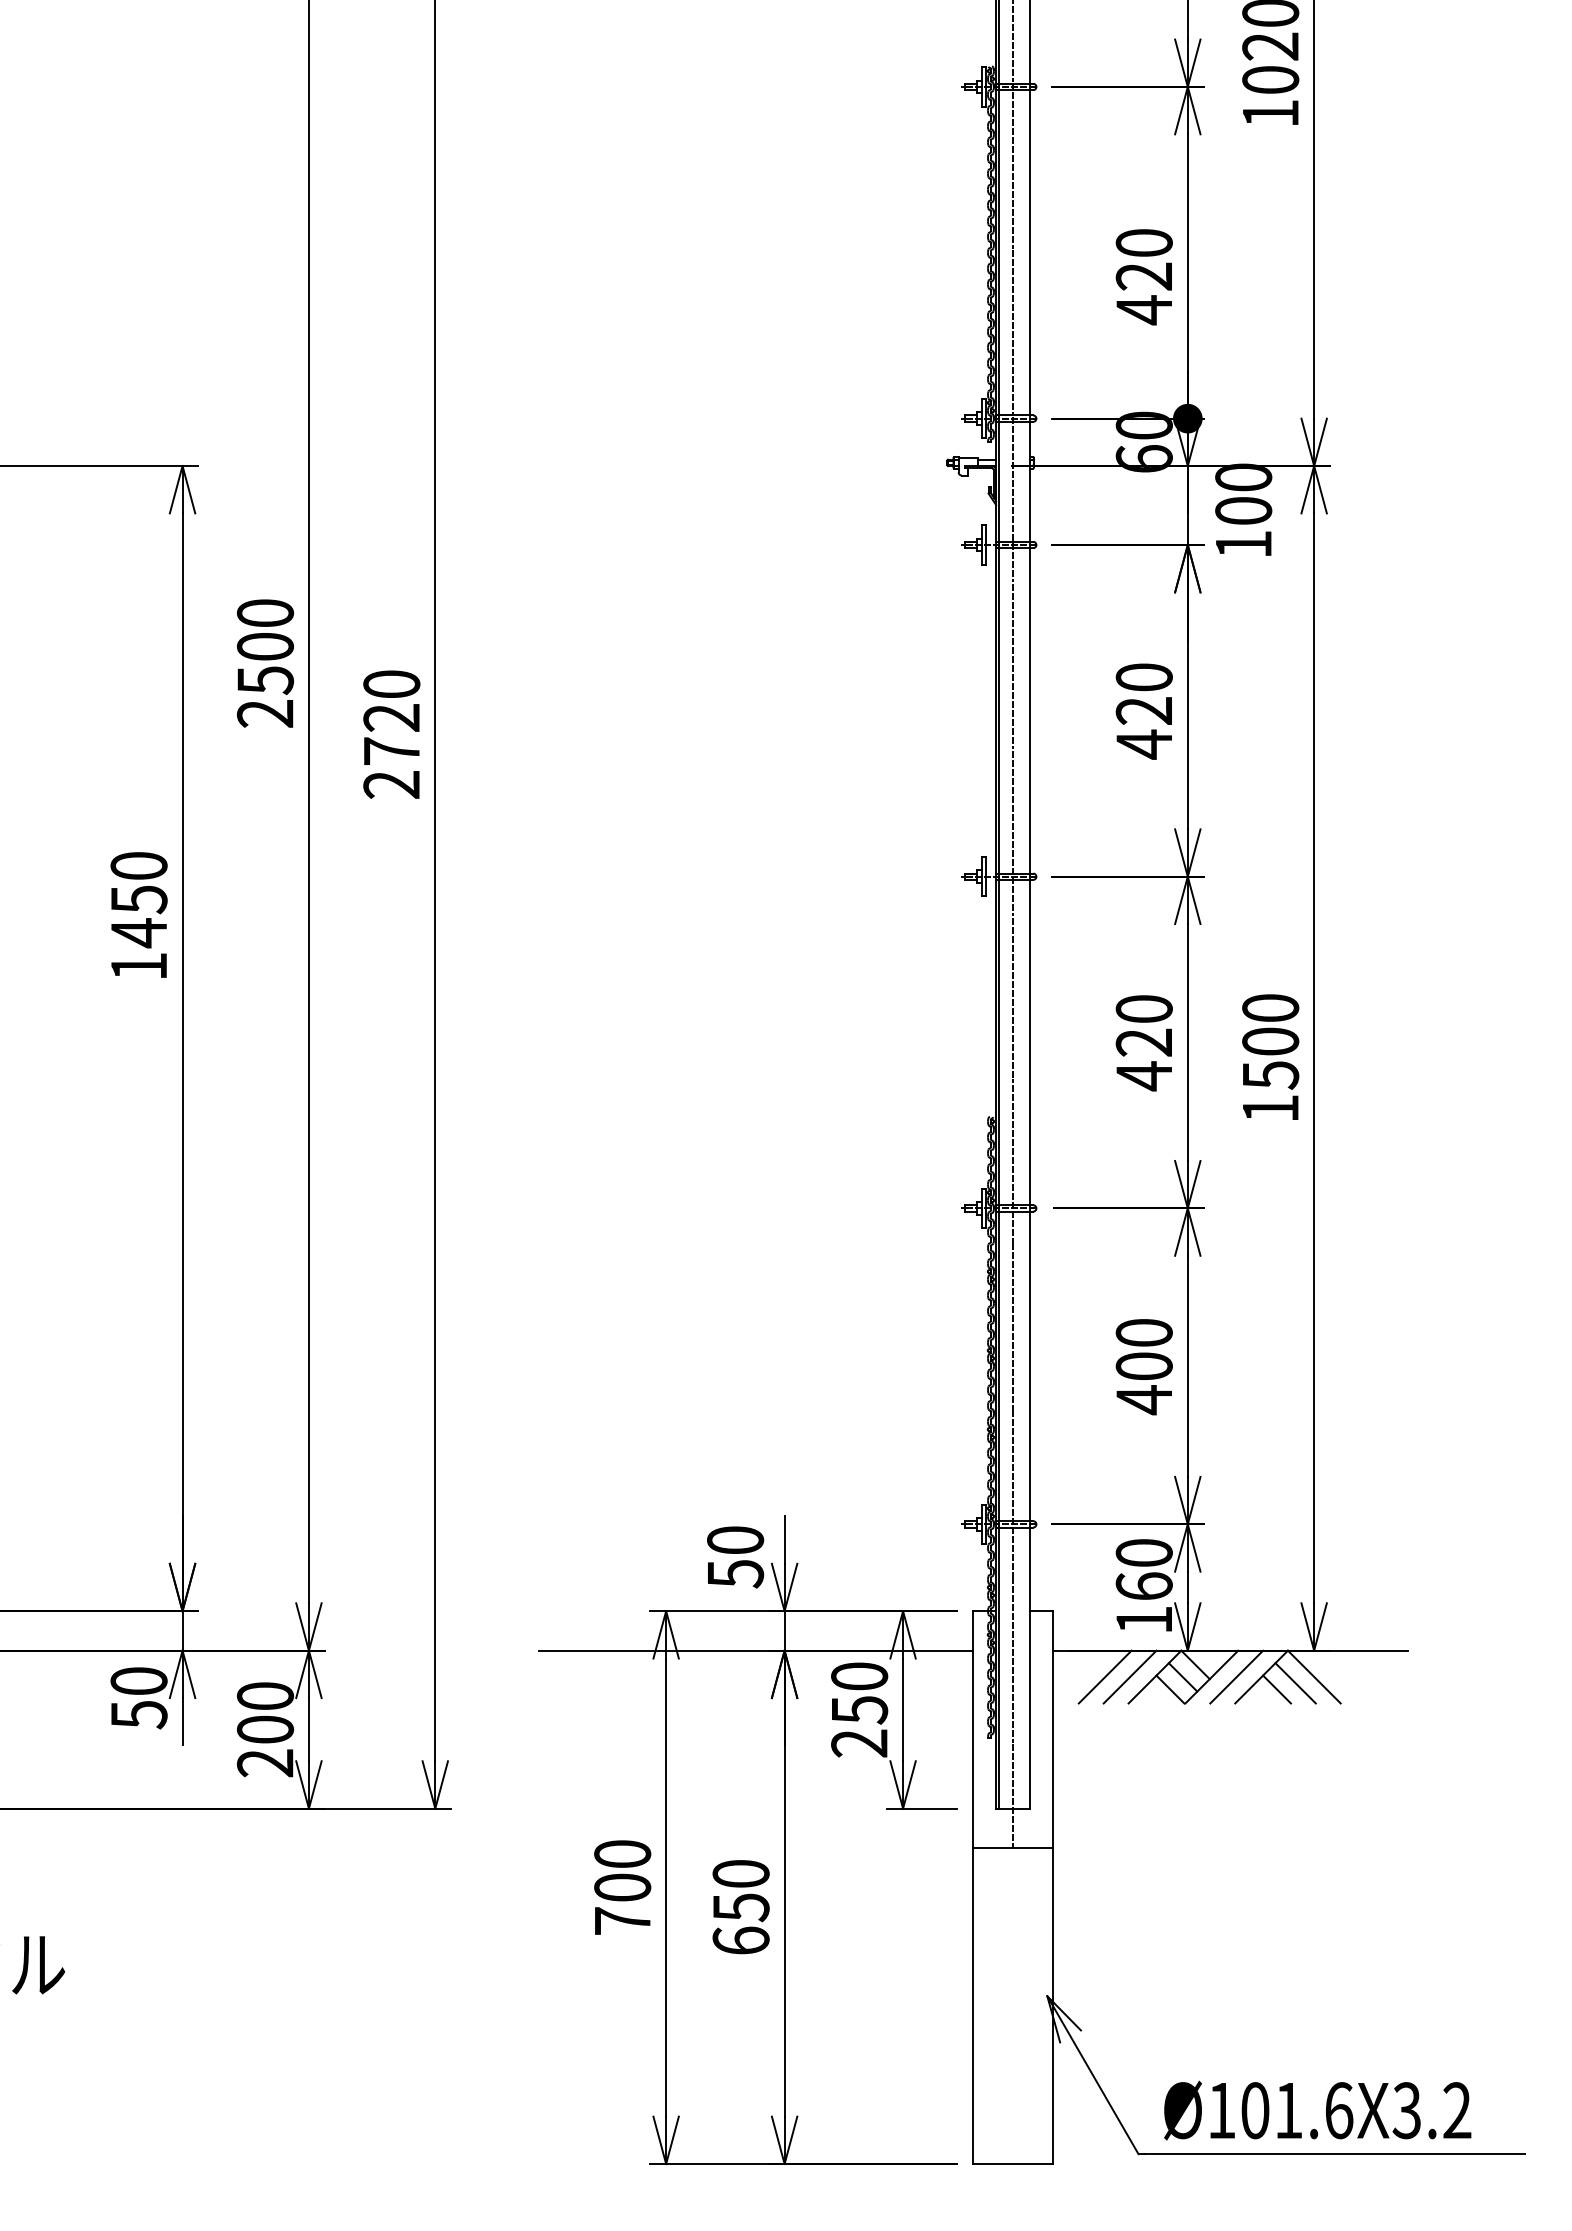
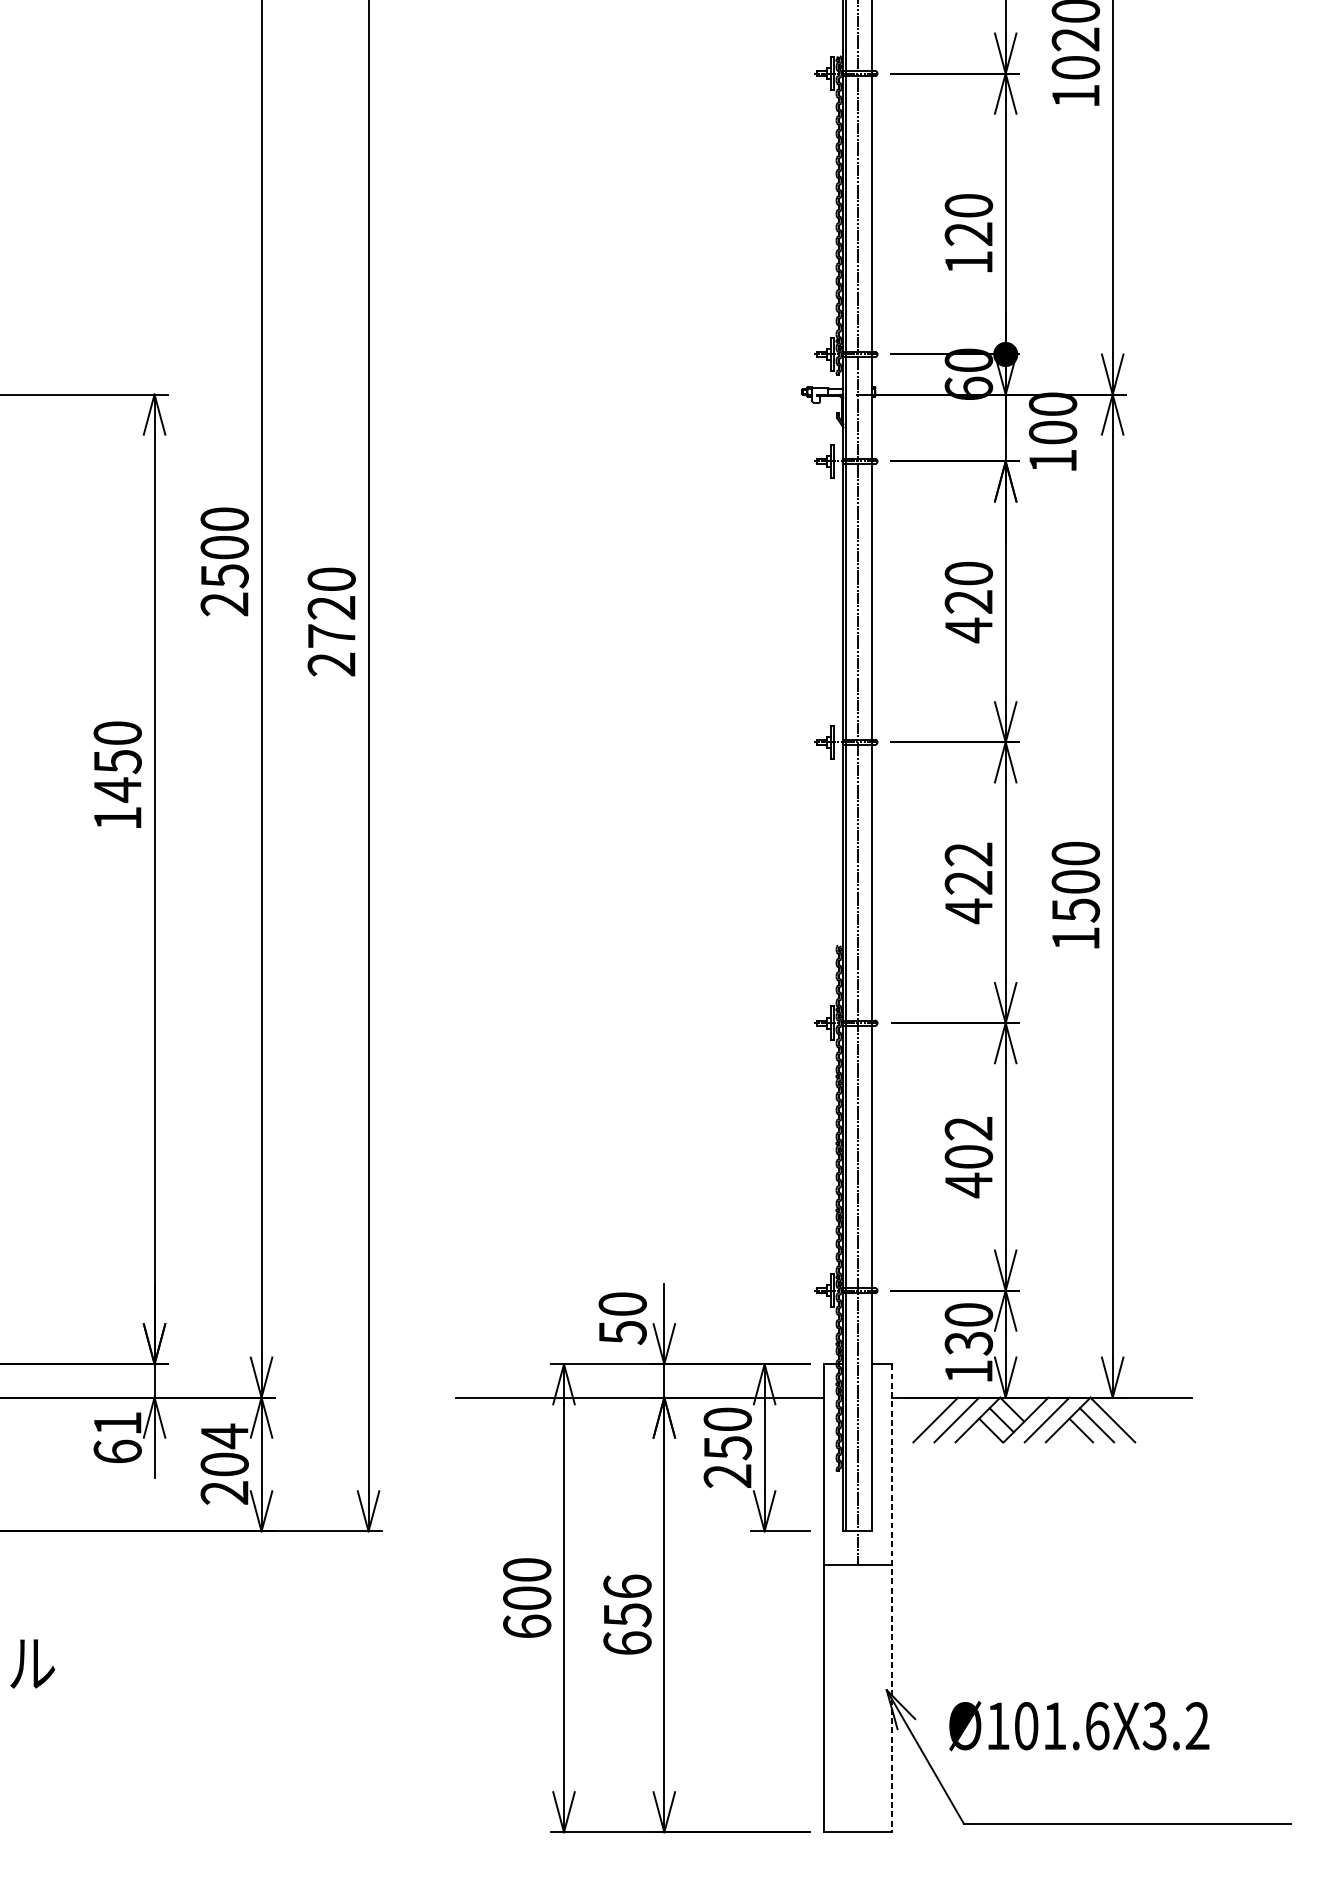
text: (1143, 310) -> (968, 262), 420 -> 120
text: (1143, 1009) -> (968, 854), 420 -> 422
text: (1143, 1332) -> (968, 1128), 400 -> 402
text: (1143, 1586) -> (968, 1343), 160 -> 130
text: (265, 1696) -> (224, 1436), 200 -> 204
text: (138, 1698) -> (117, 1438), 50 -> 61
text: (740, 1873) -> (626, 1586), 650 -> 656
line: (1053, 1888) -> (891, 1598), solid -> dashed
text: (622, 1920) -> (527, 1626), 700 -> 600
text: (1317, 2110) -> (1079, 1726), moved

